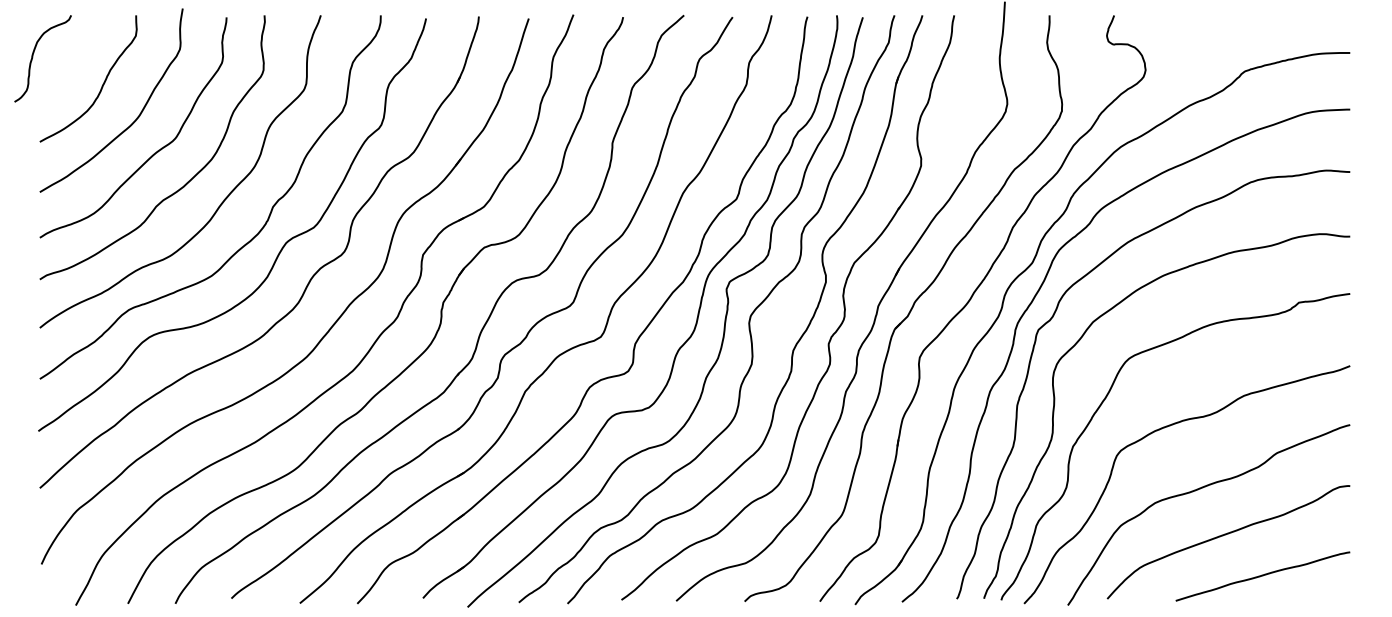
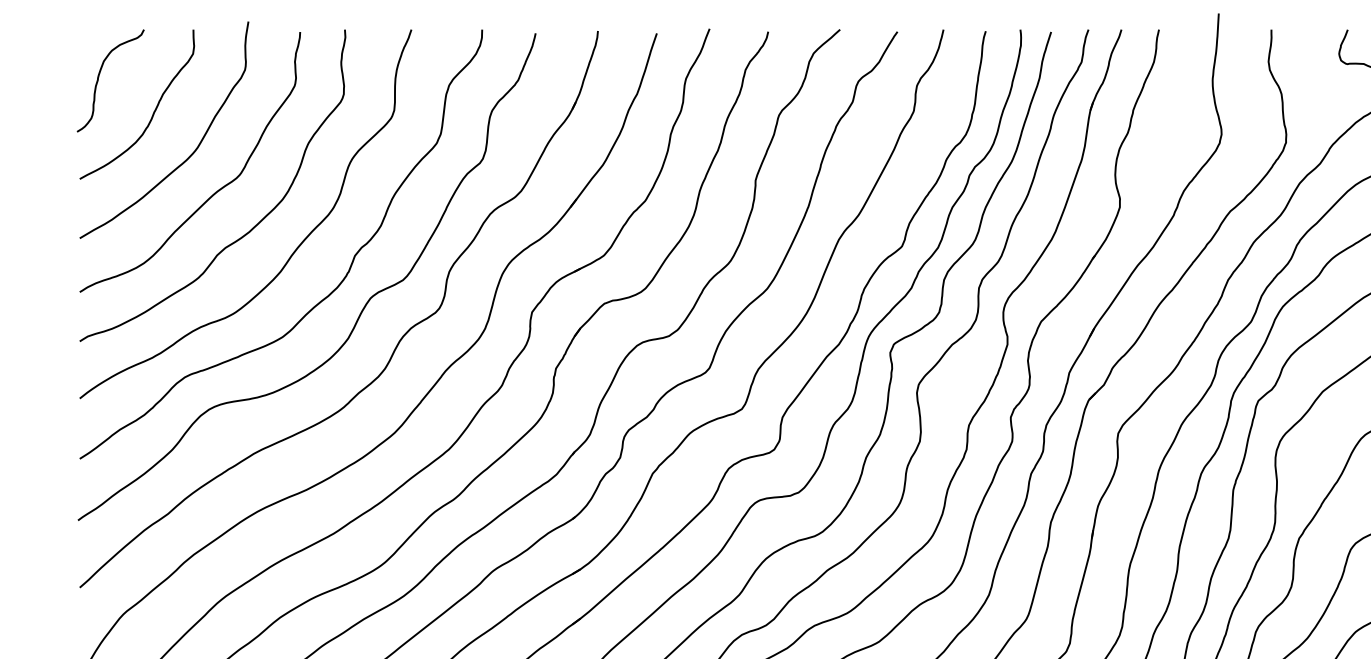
curve: (33, 57) -> (99, 79), moved

